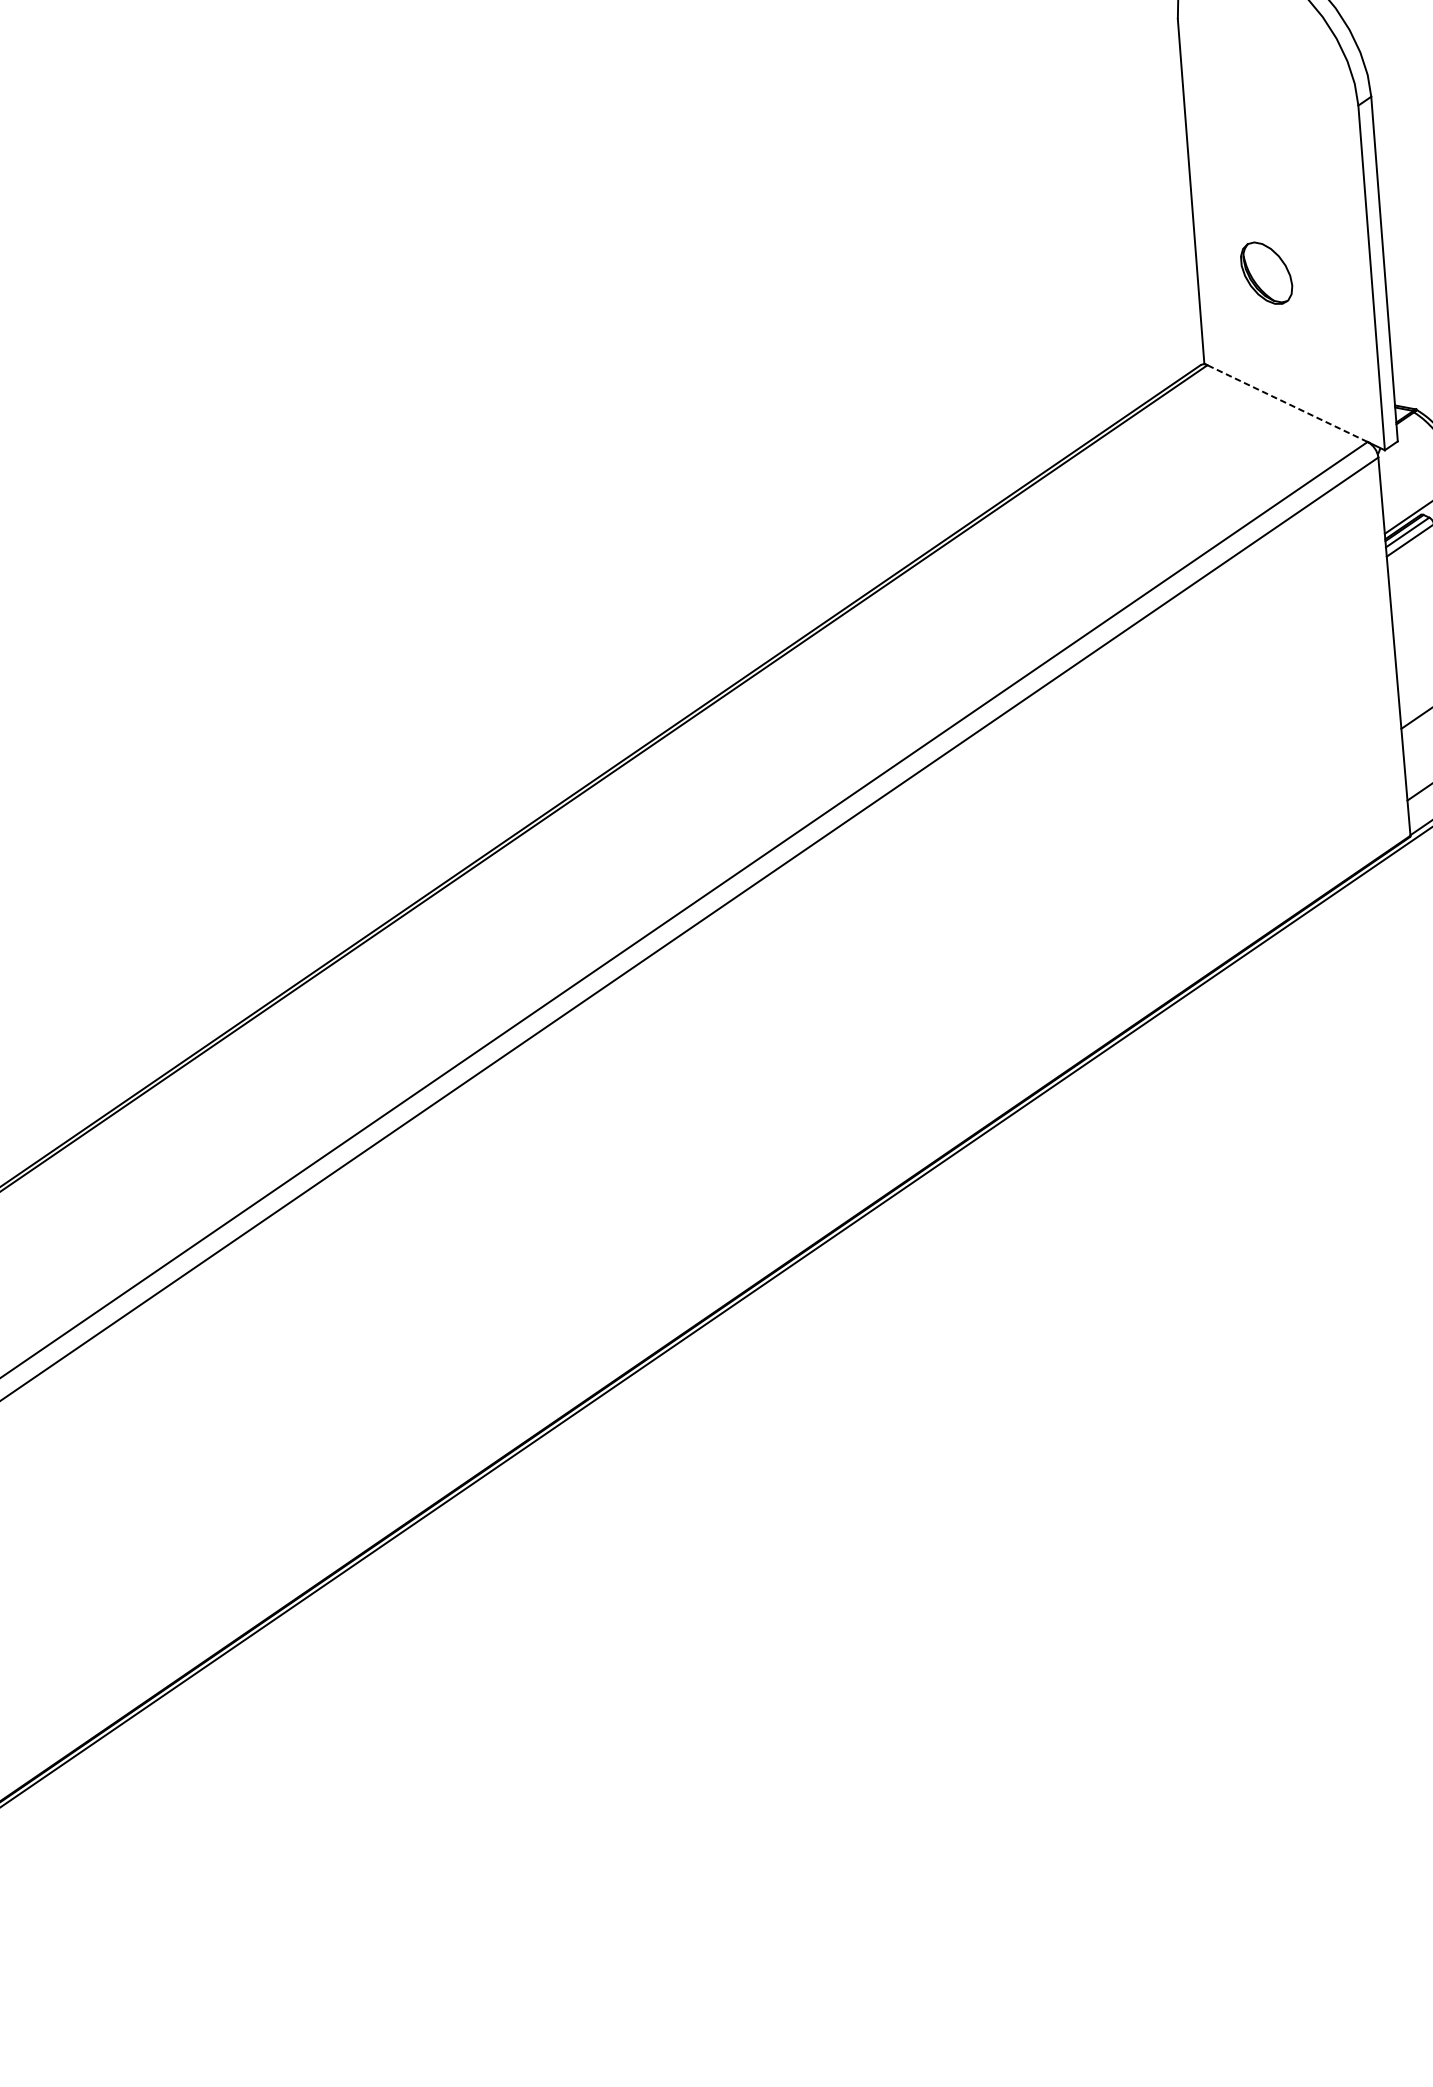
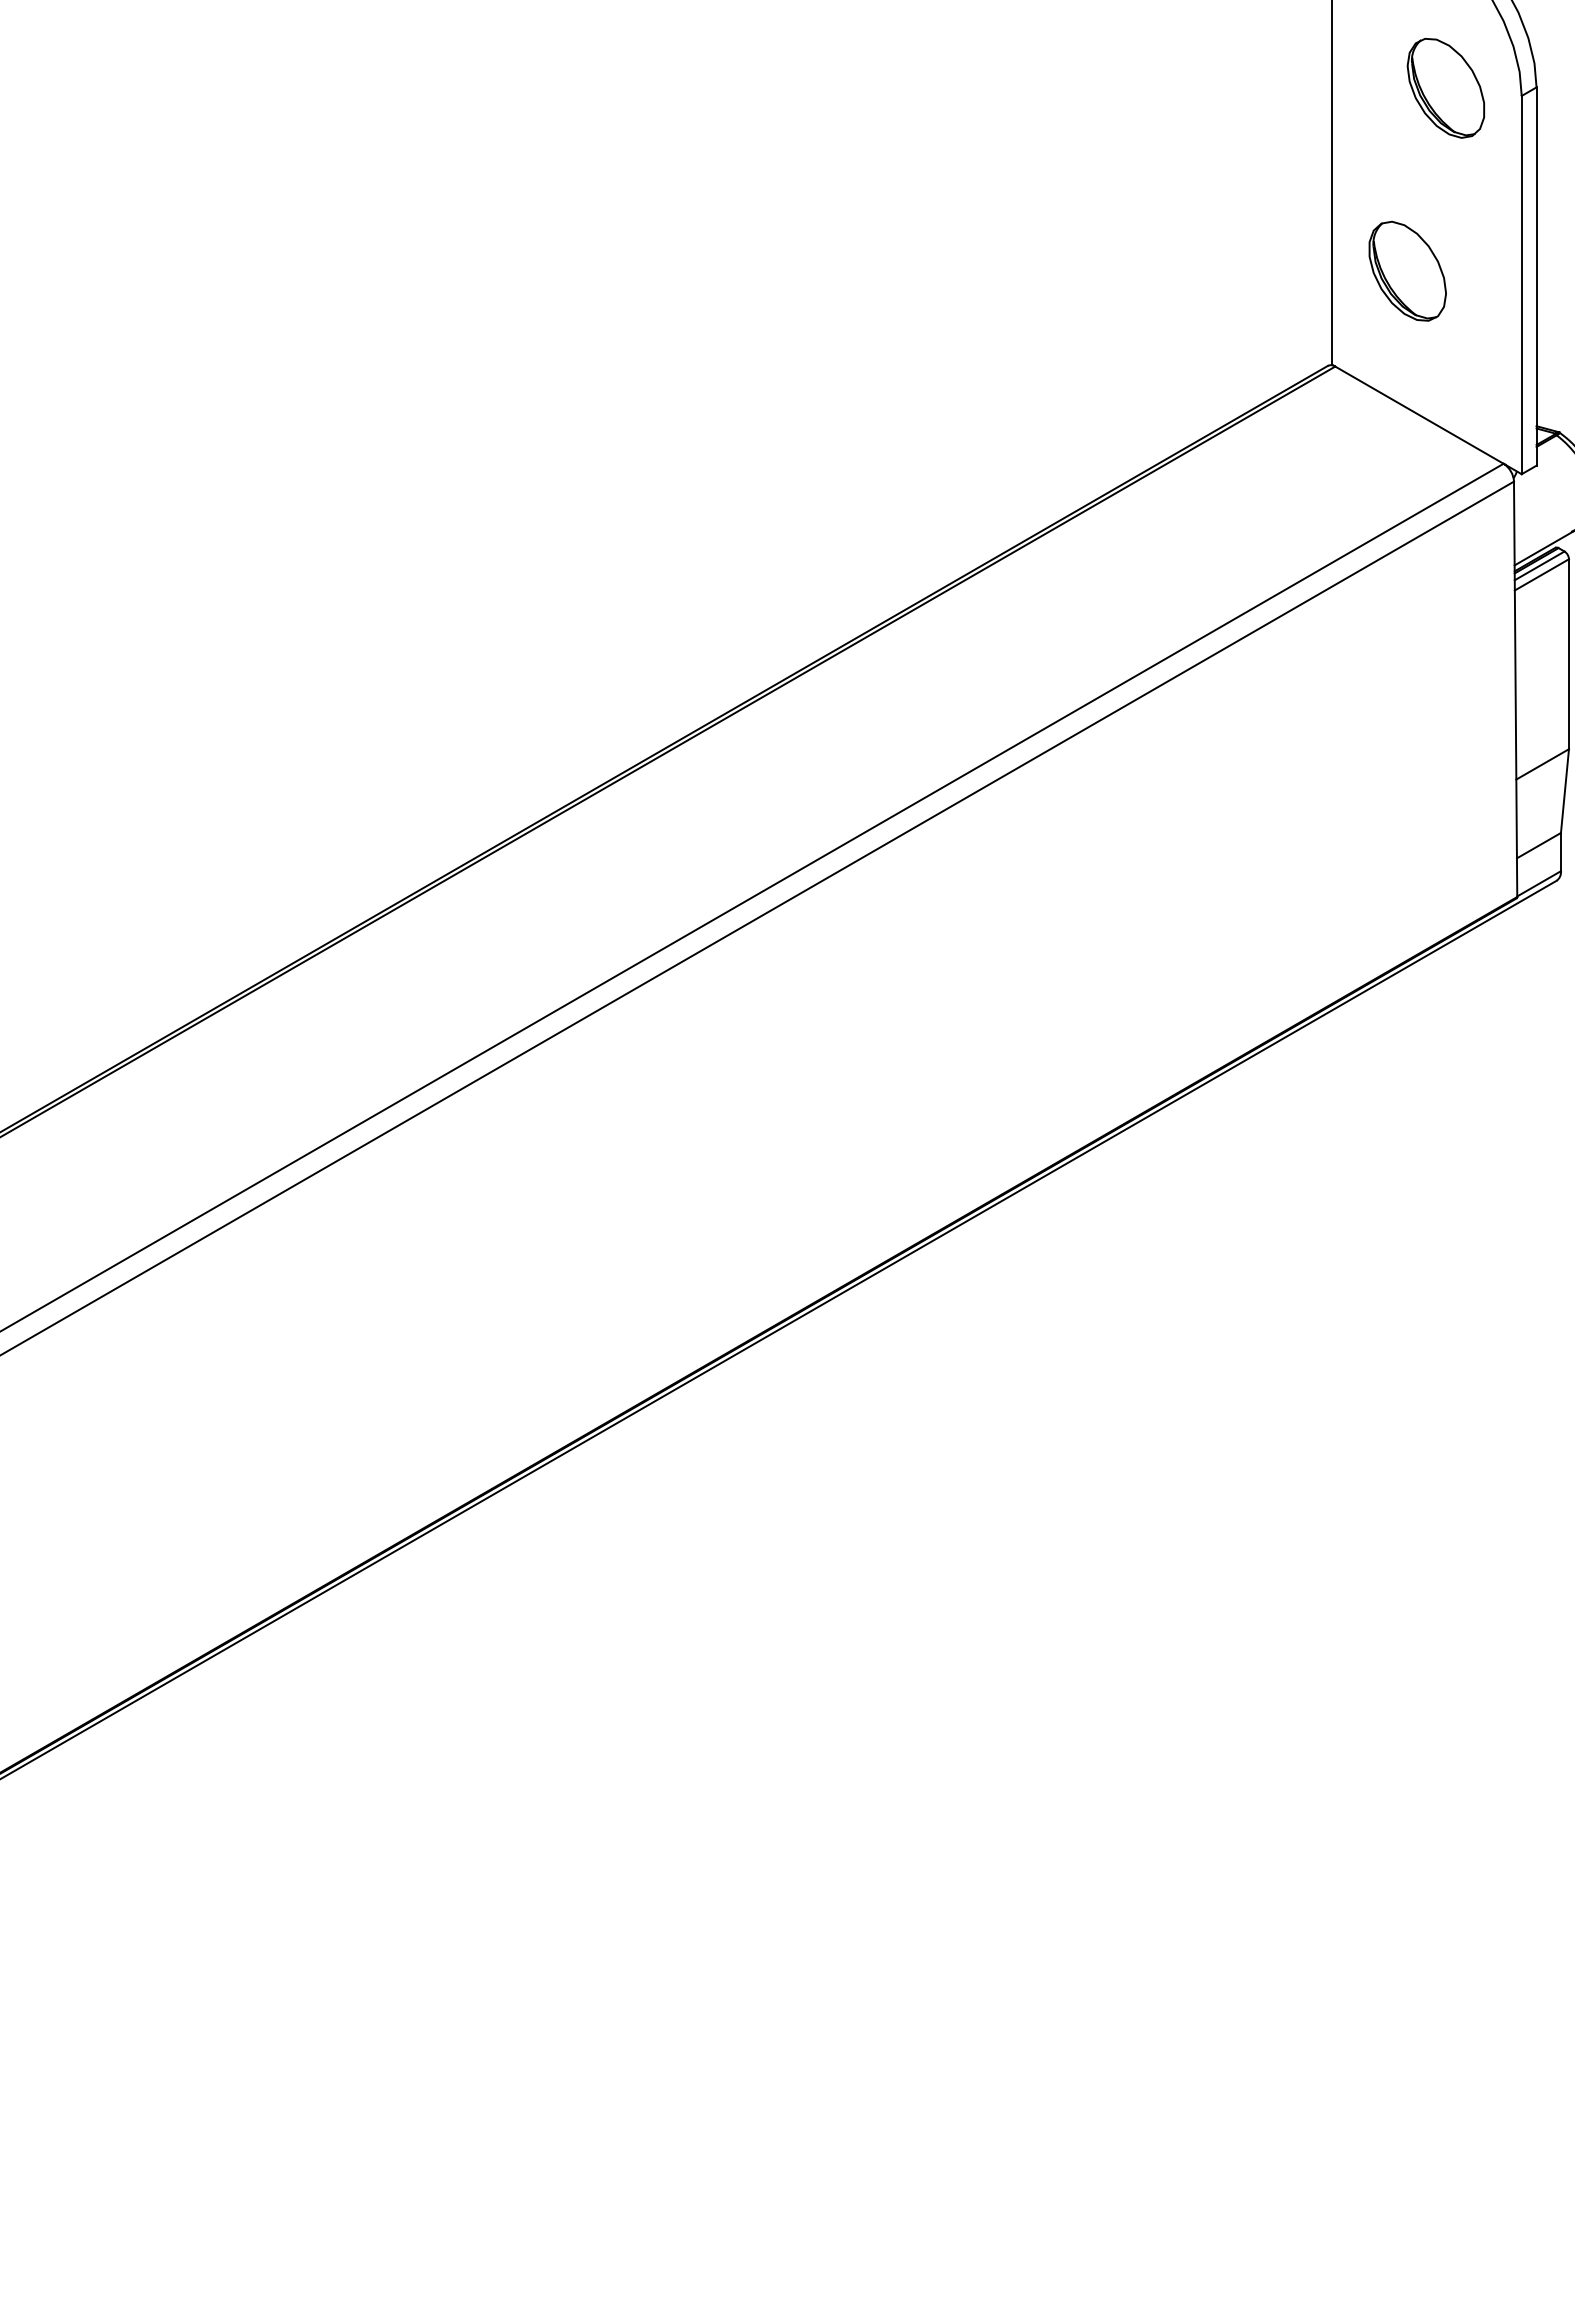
part: (1288, 104) -> (1445, 88), added
part: (1266, 272) -> (1407, 270), size x1.43
line: (1287, 403) -> (1419, 414), dashed -> solid

